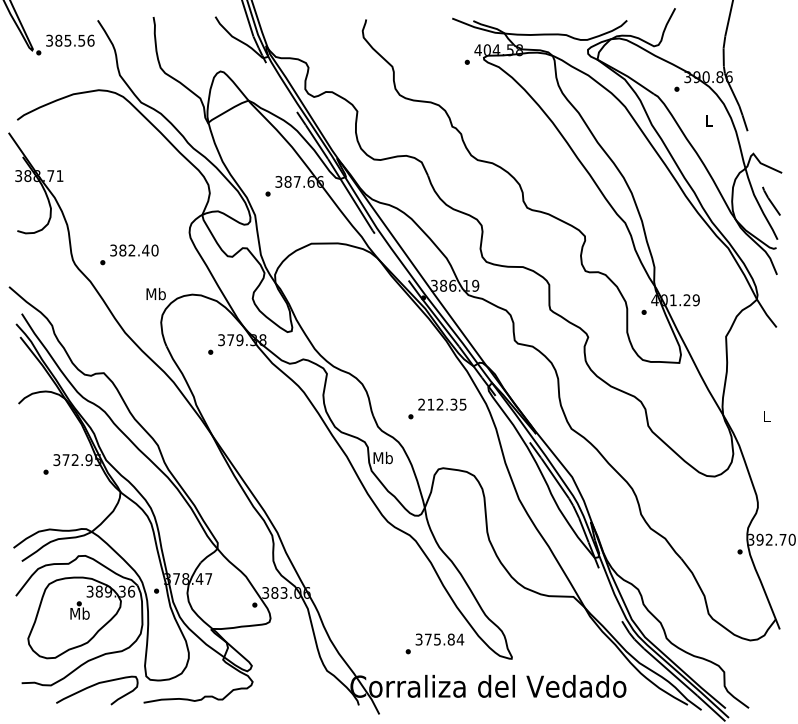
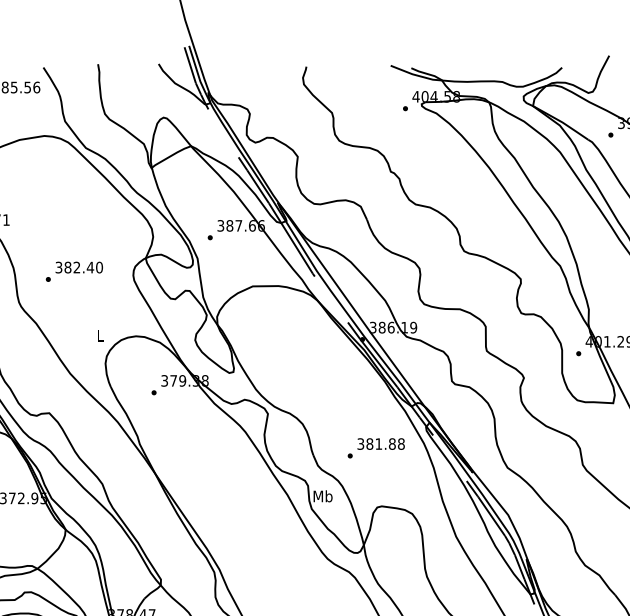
text: (129, 254) -> (74, 271), moved
text: (155, 293) -> (99, 335), Mb -> L
text: (442, 404) -> (381, 443), 212.35 -> 381.88

